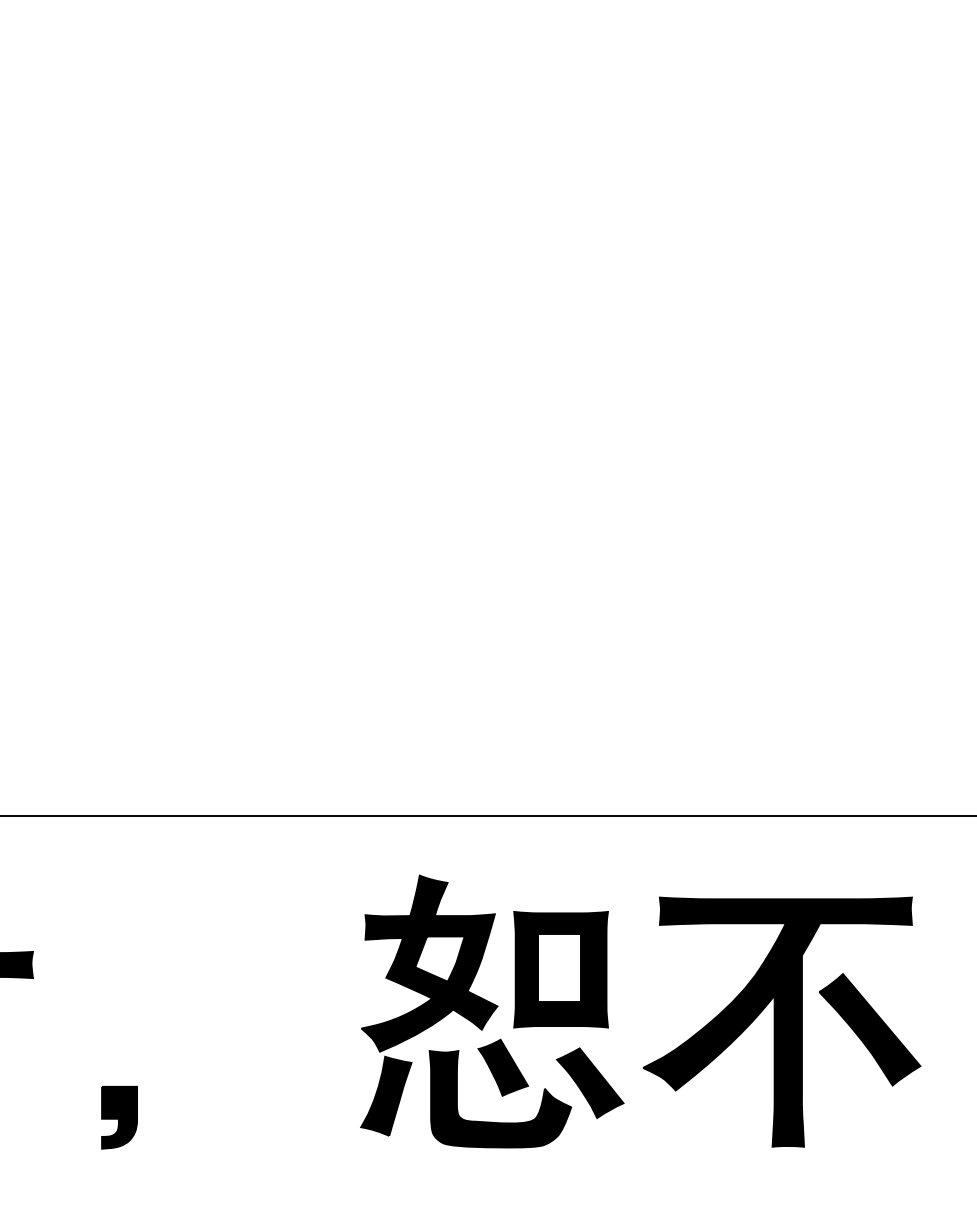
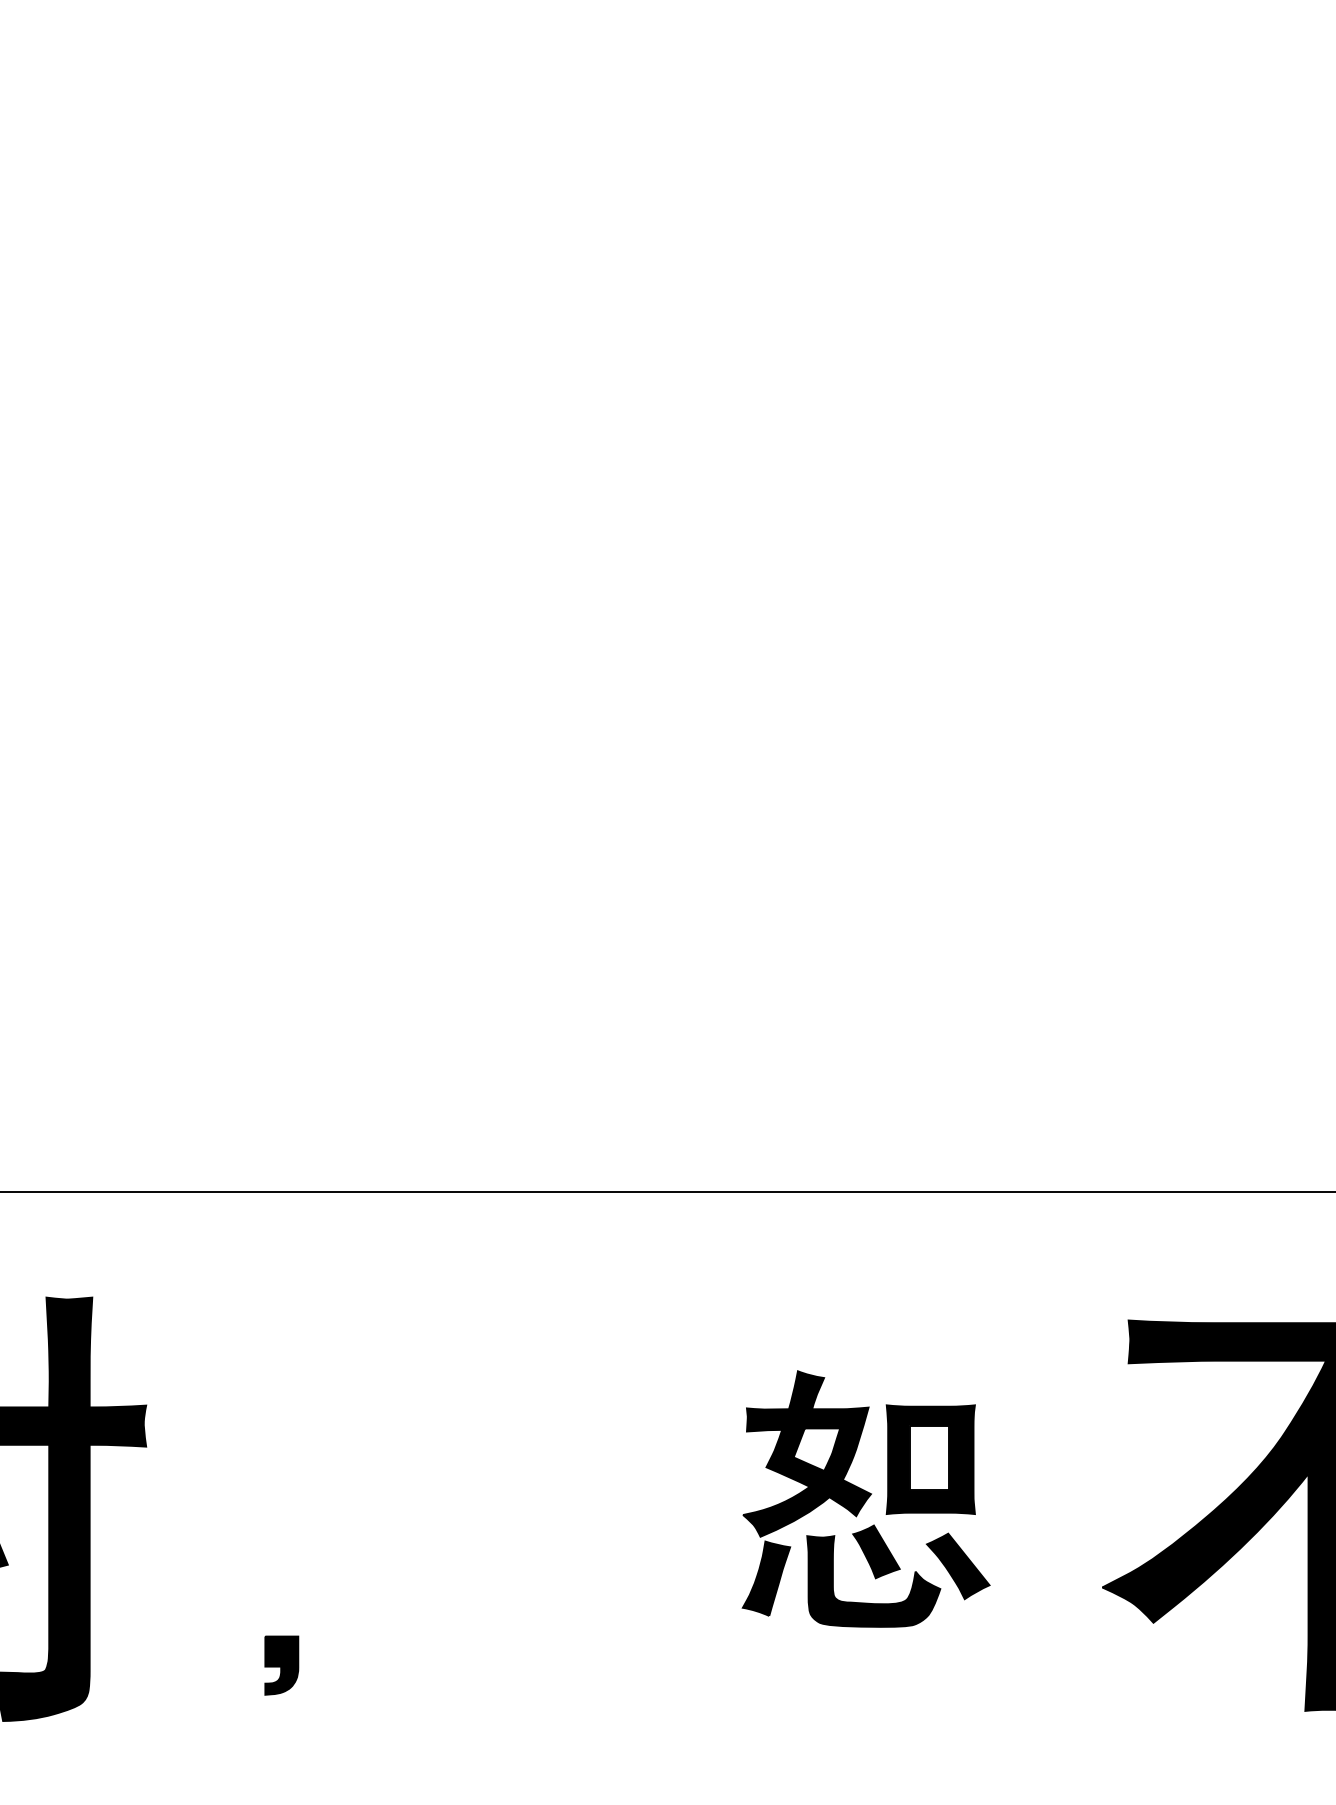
part: (492, 1011) -> (866, 1498), size x0.6
part: (119, 1117) -> (281, 1665), size x0.6

